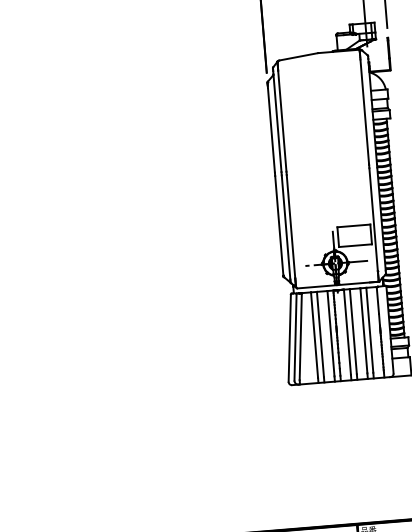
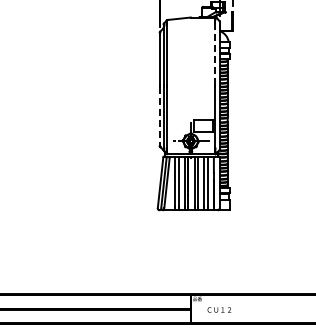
line: (365, 112) -> (215, 54), solid -> dashed
line: (278, 227) -> (159, 117), solid -> dashed

